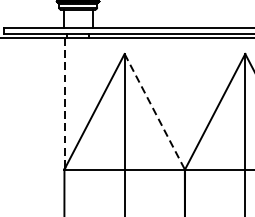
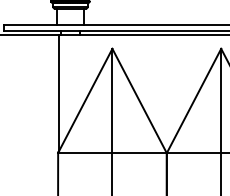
line: (64, 103) -> (58, 93), dashed -> solid
line: (154, 111) -> (139, 100), dashed -> solid

